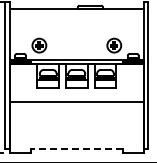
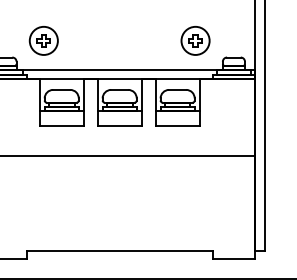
line: (76, 149) -> (118, 251), dashed -> solid

